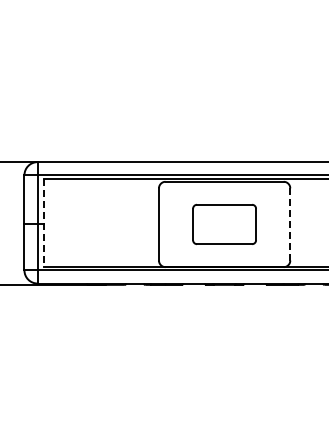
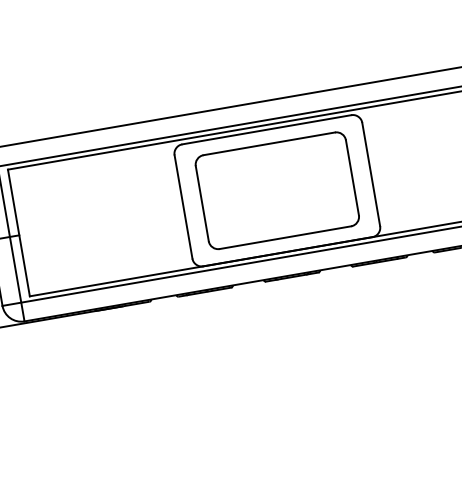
line: (44, 223) -> (19, 233), dashed -> solid
part: (224, 224) -> (277, 190), size x1.67
line: (290, 224) -> (371, 174), dashed -> solid

